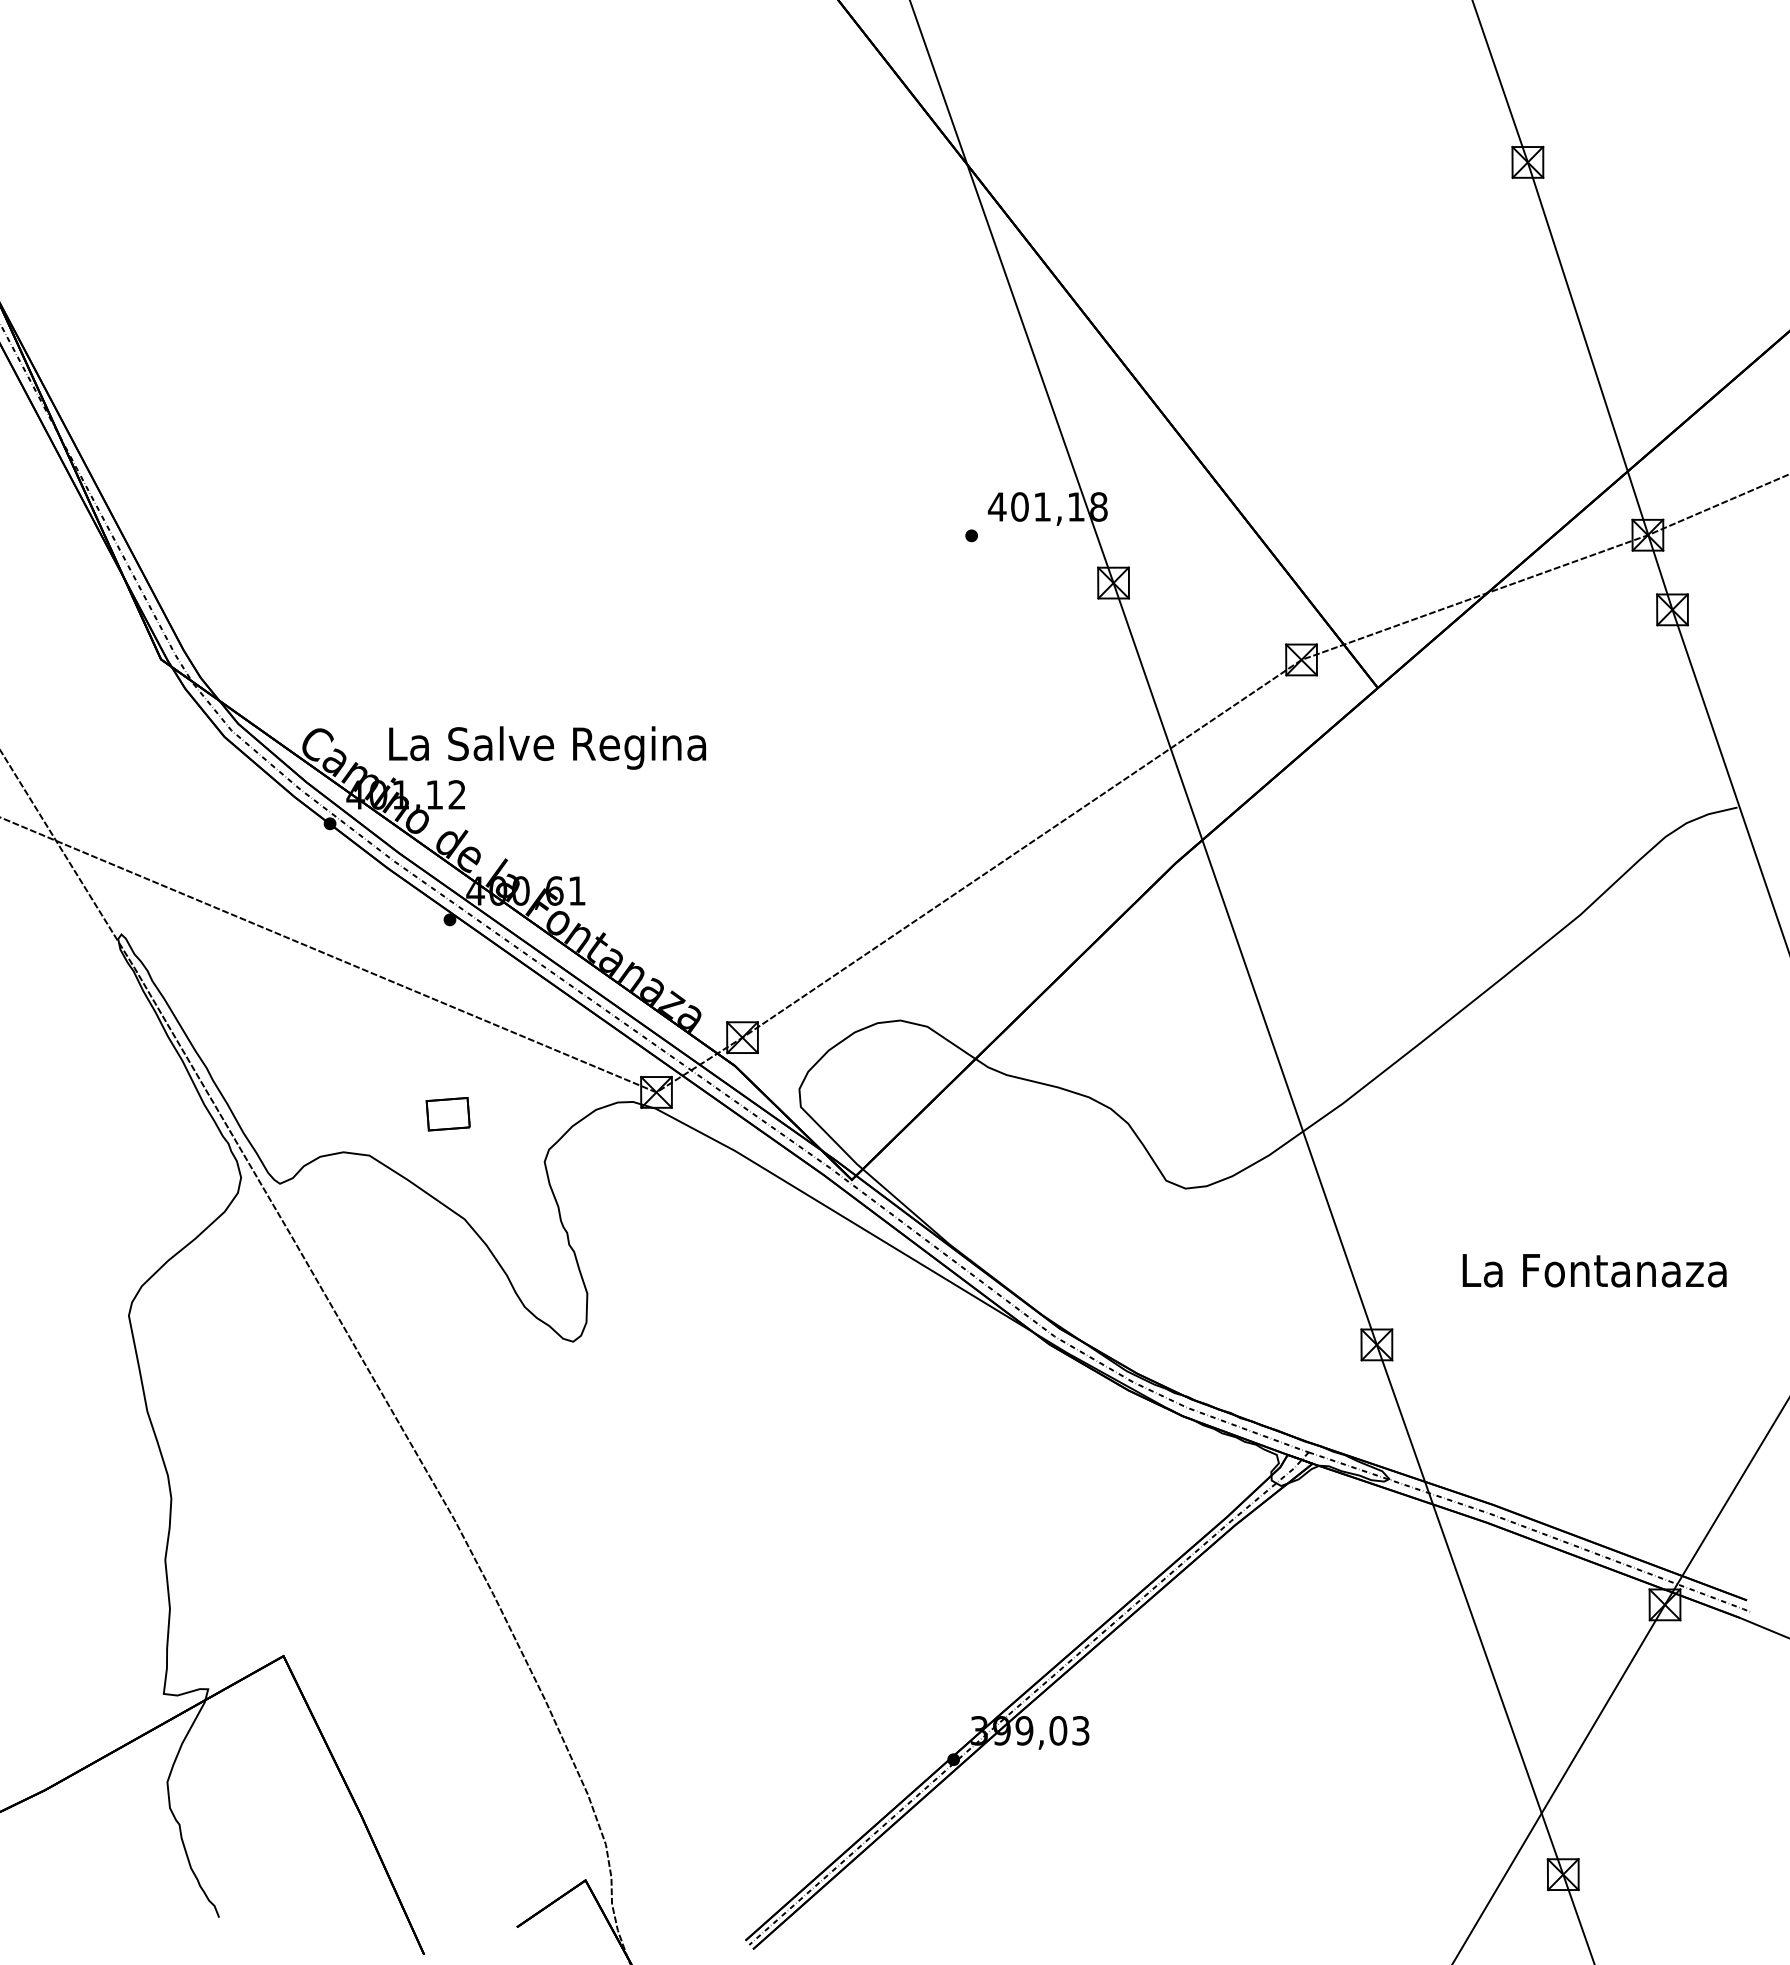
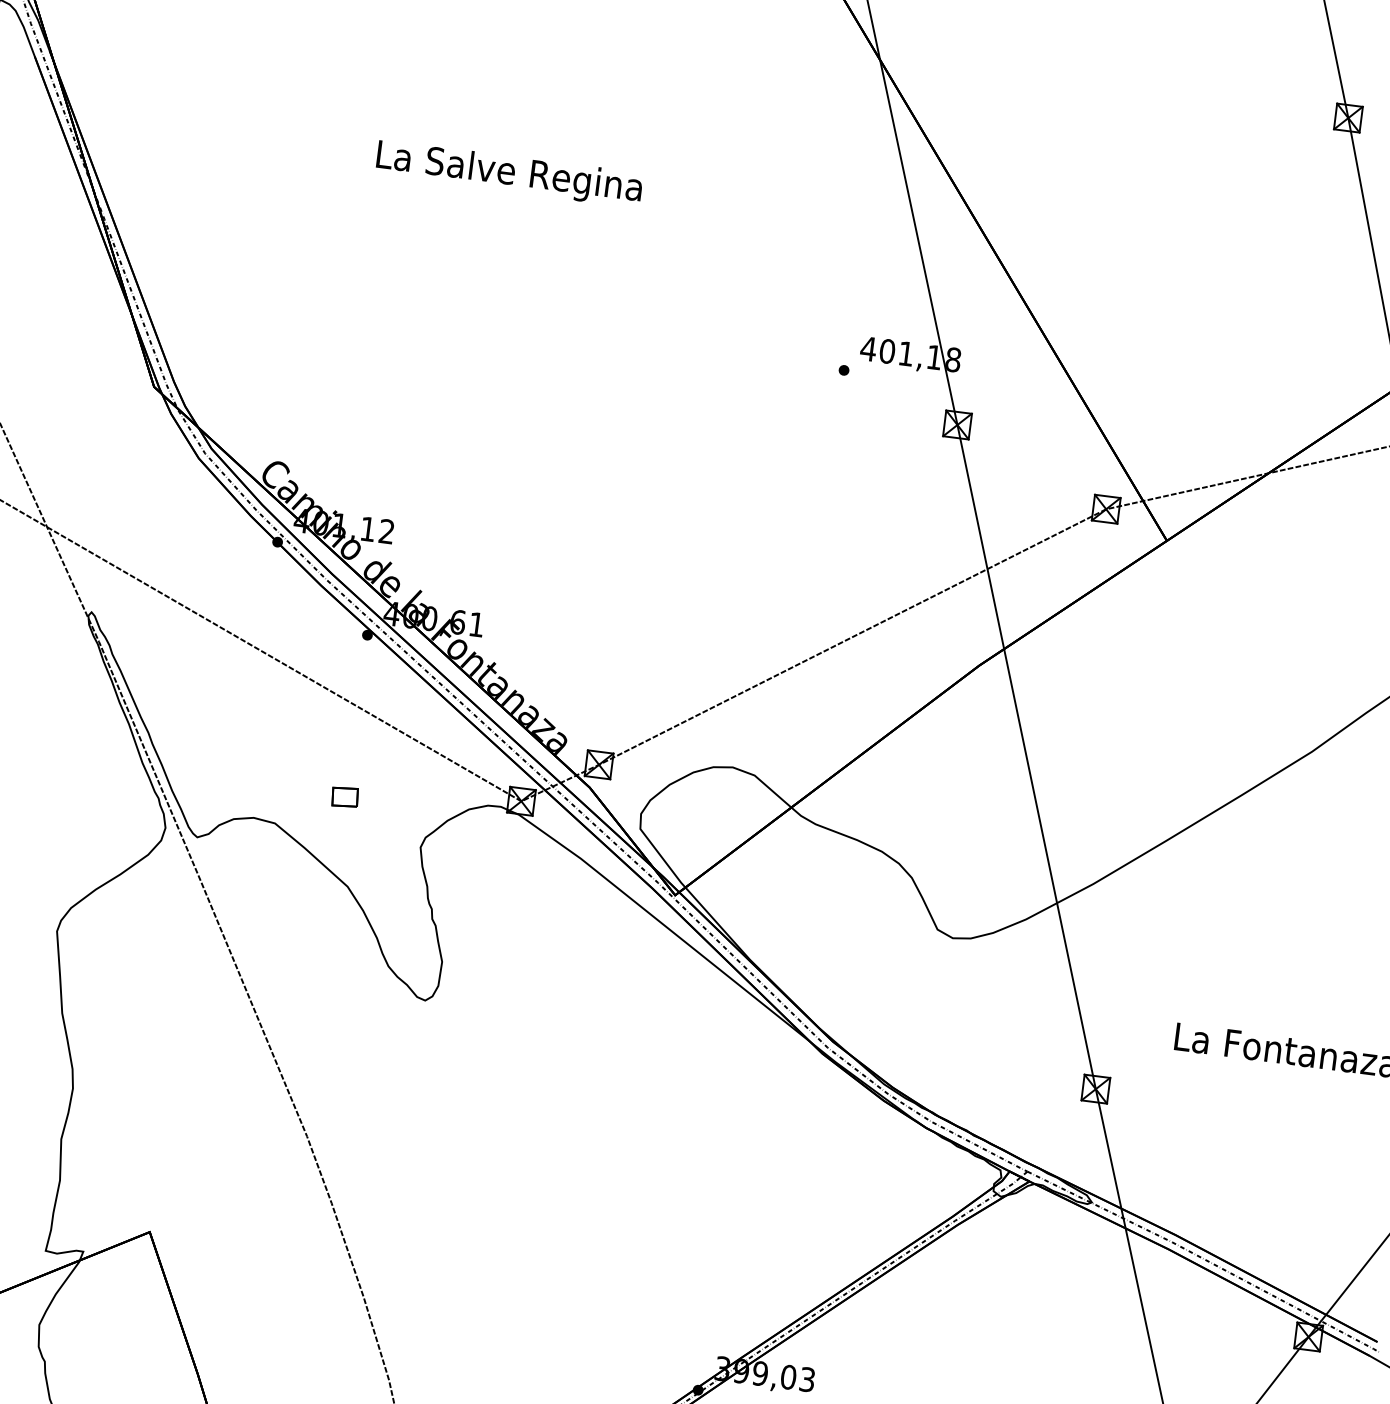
text: (547, 747) -> (509, 173), moved
part: (447, 1113) -> (344, 796), size x0.71

